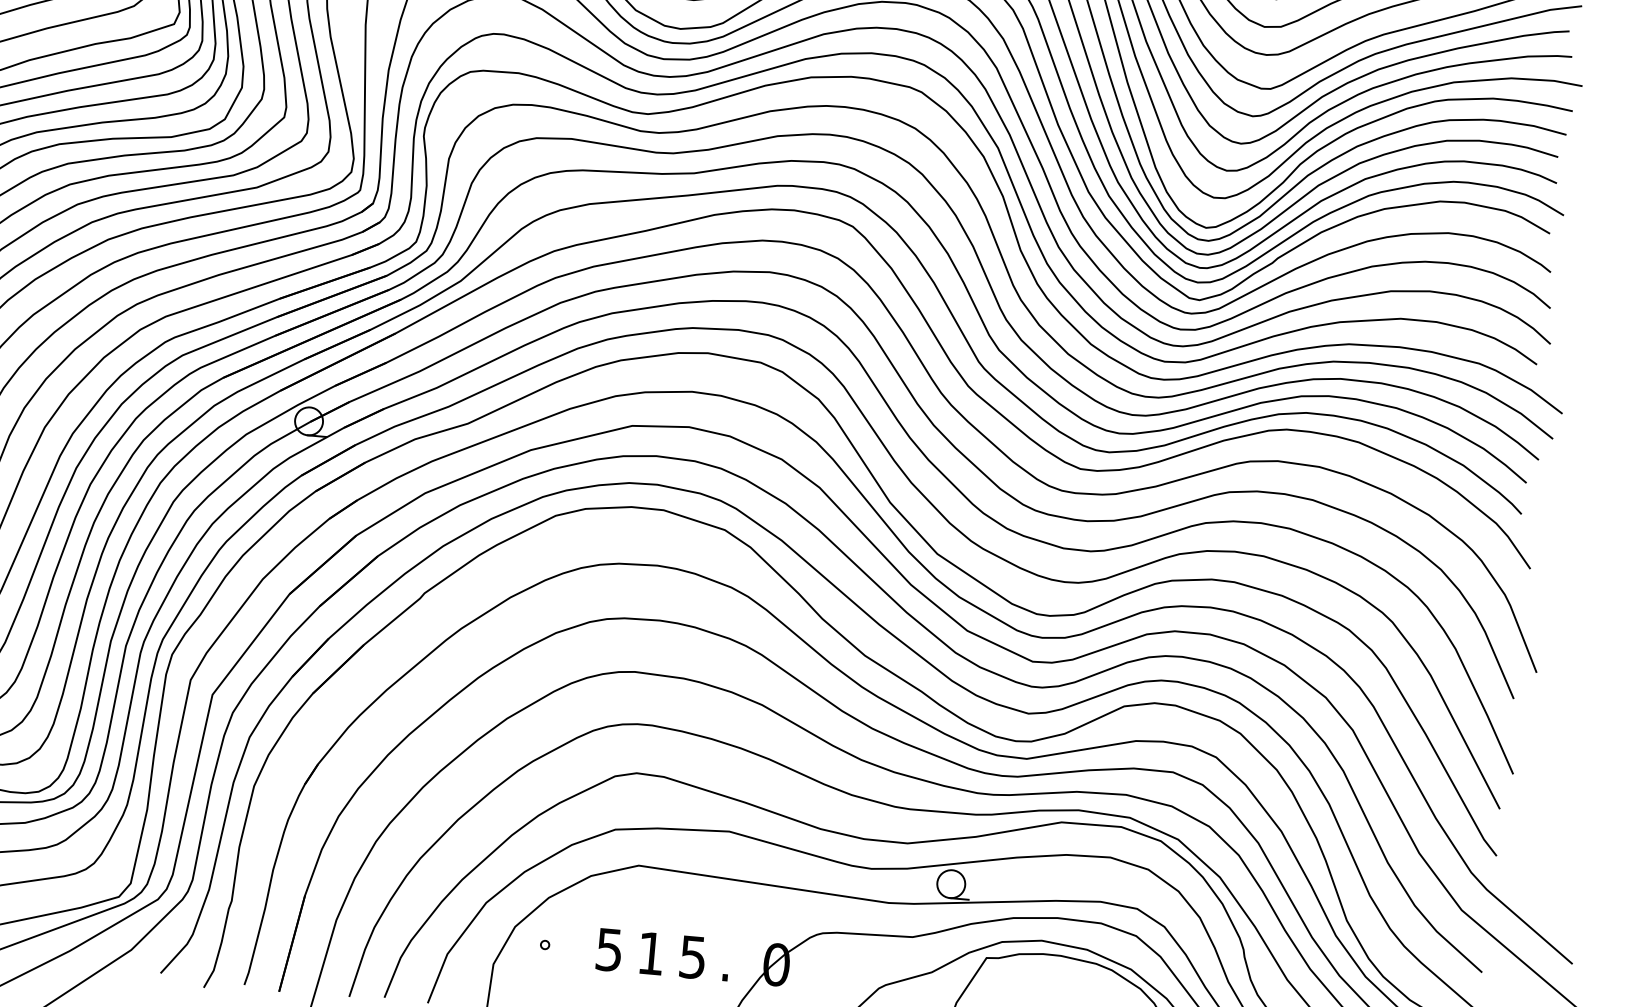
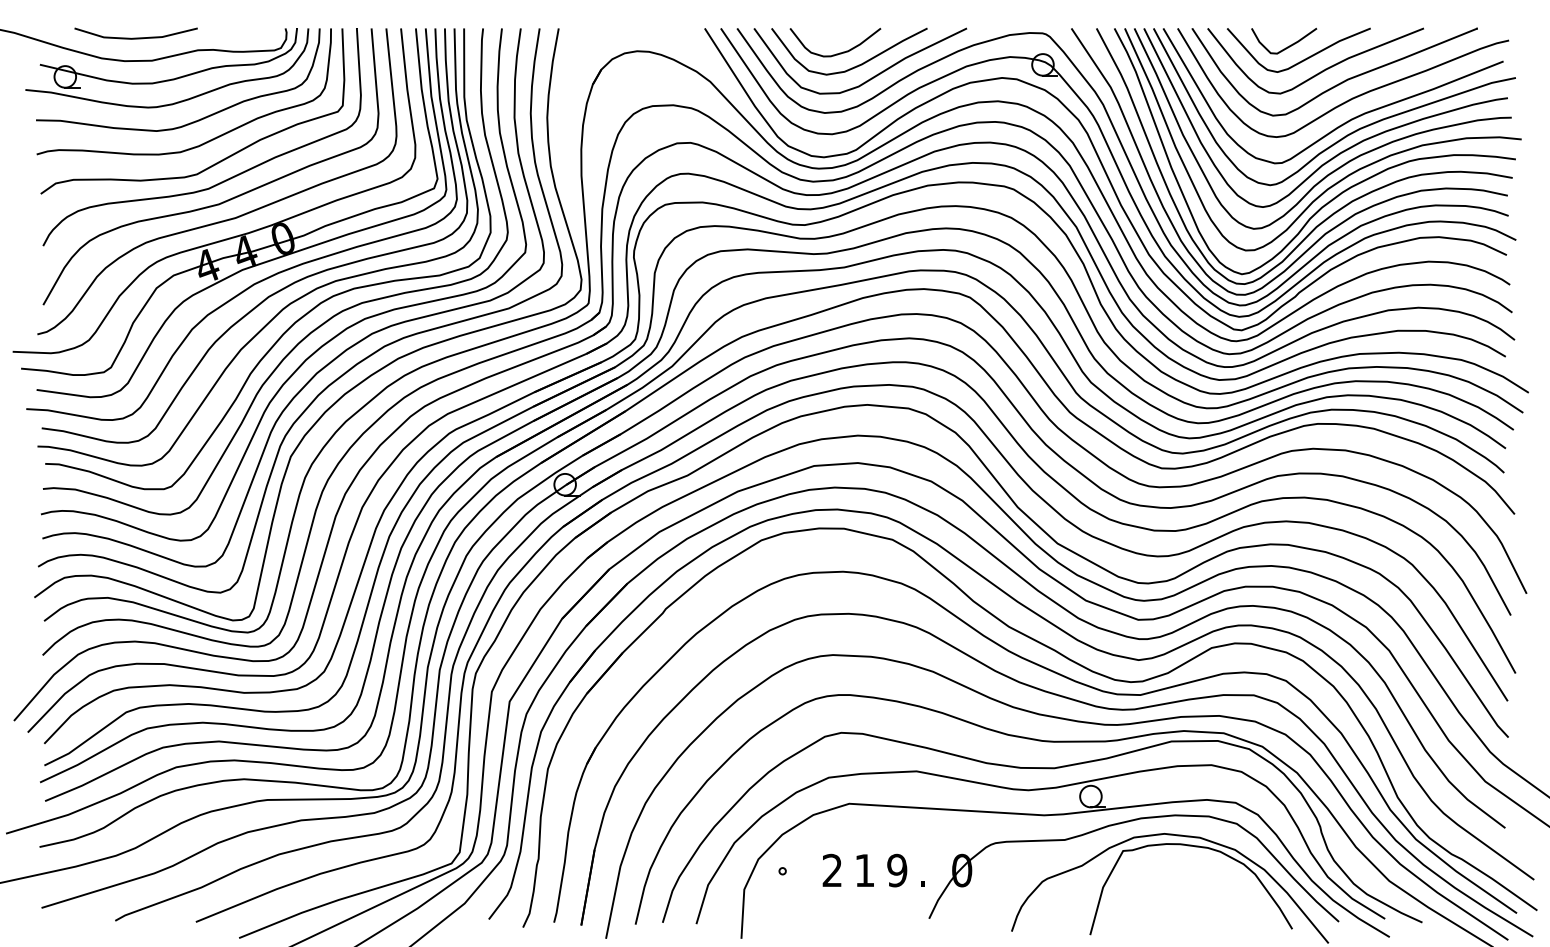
text: (608, 949) -> (831, 870), 5 -> 2
text: (693, 957) -> (897, 870), 5 -> 9

